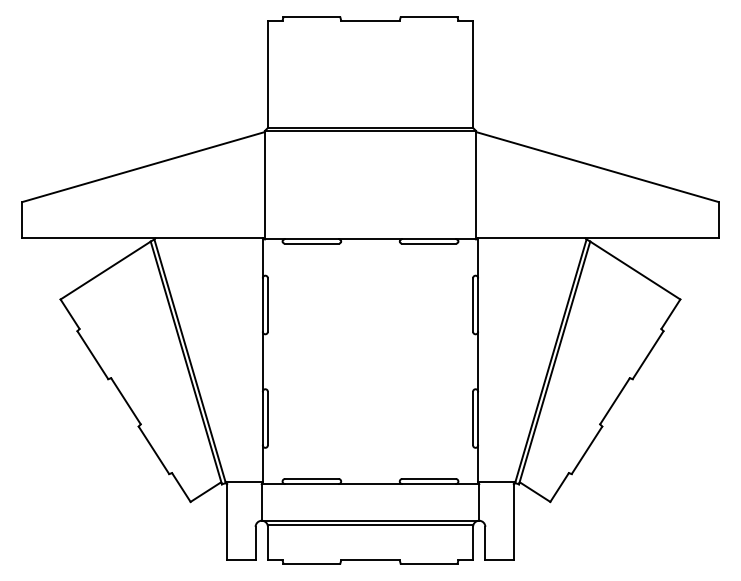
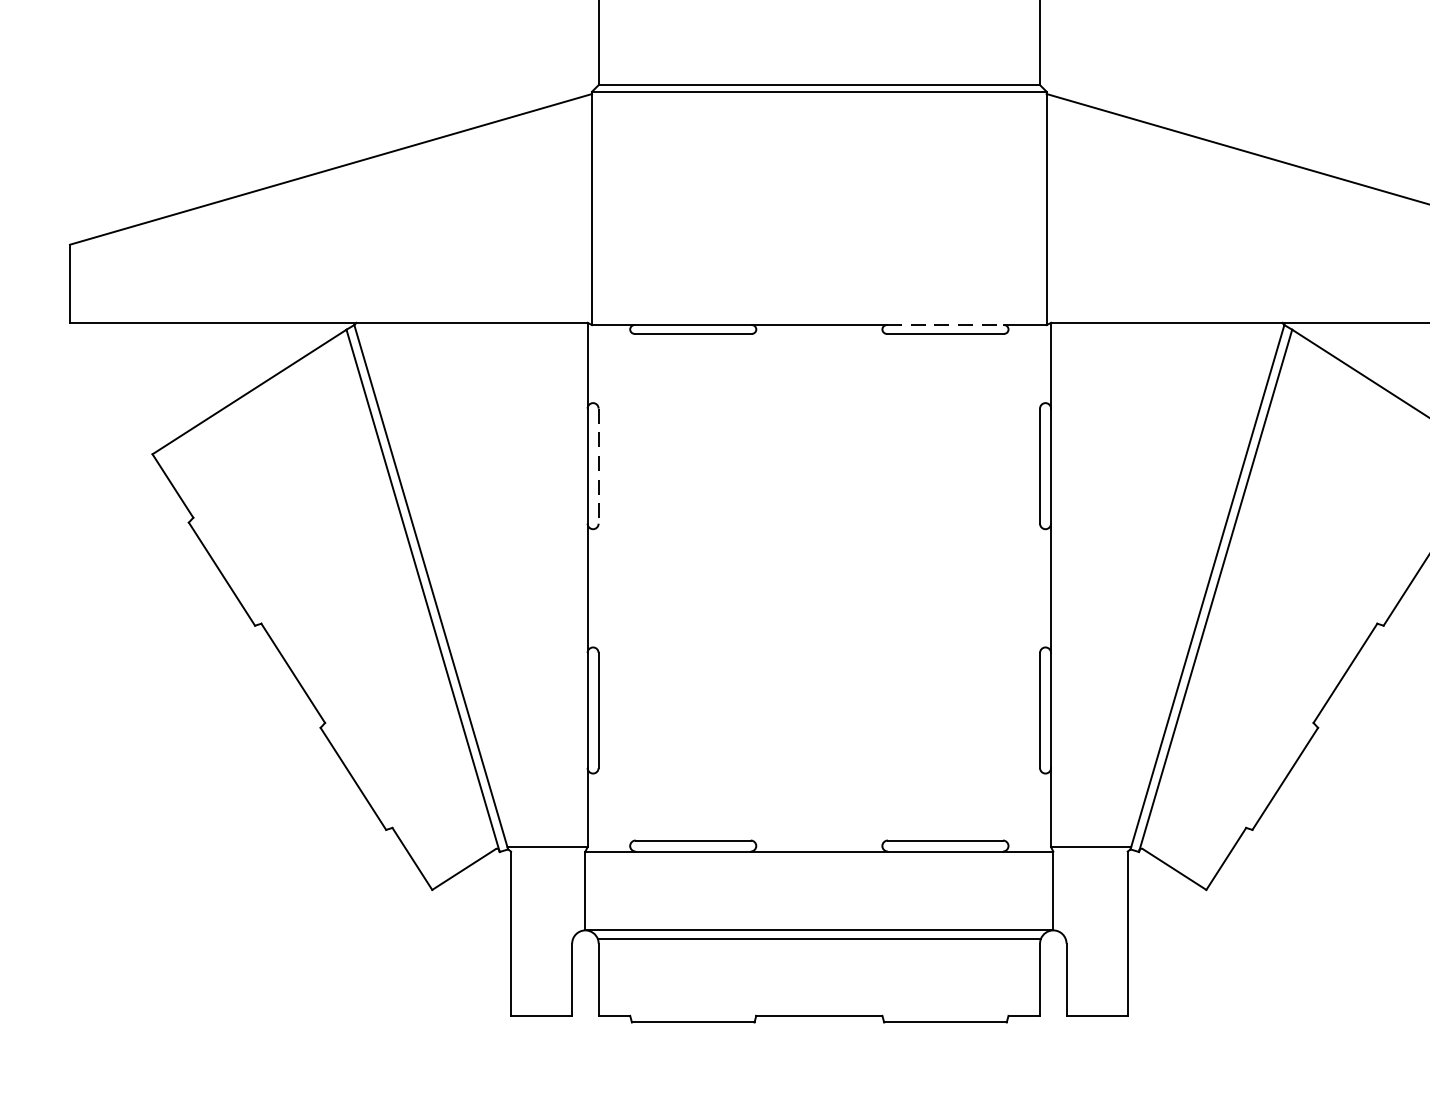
line: (429, 239) -> (946, 325), solid -> dashed
line: (267, 305) -> (597, 467), solid -> dashed

